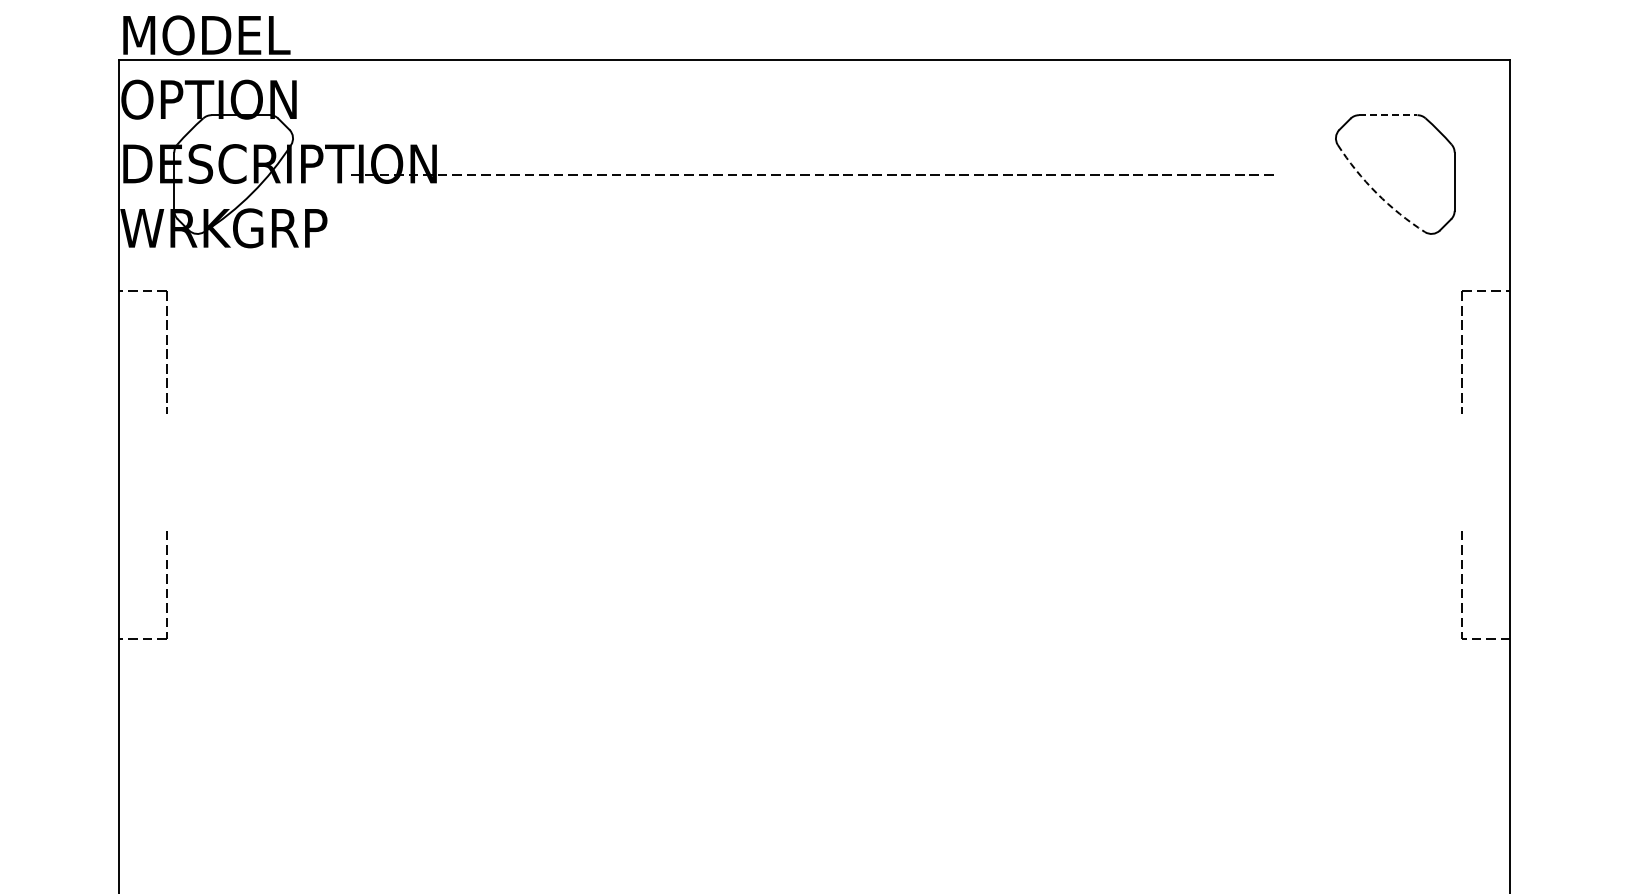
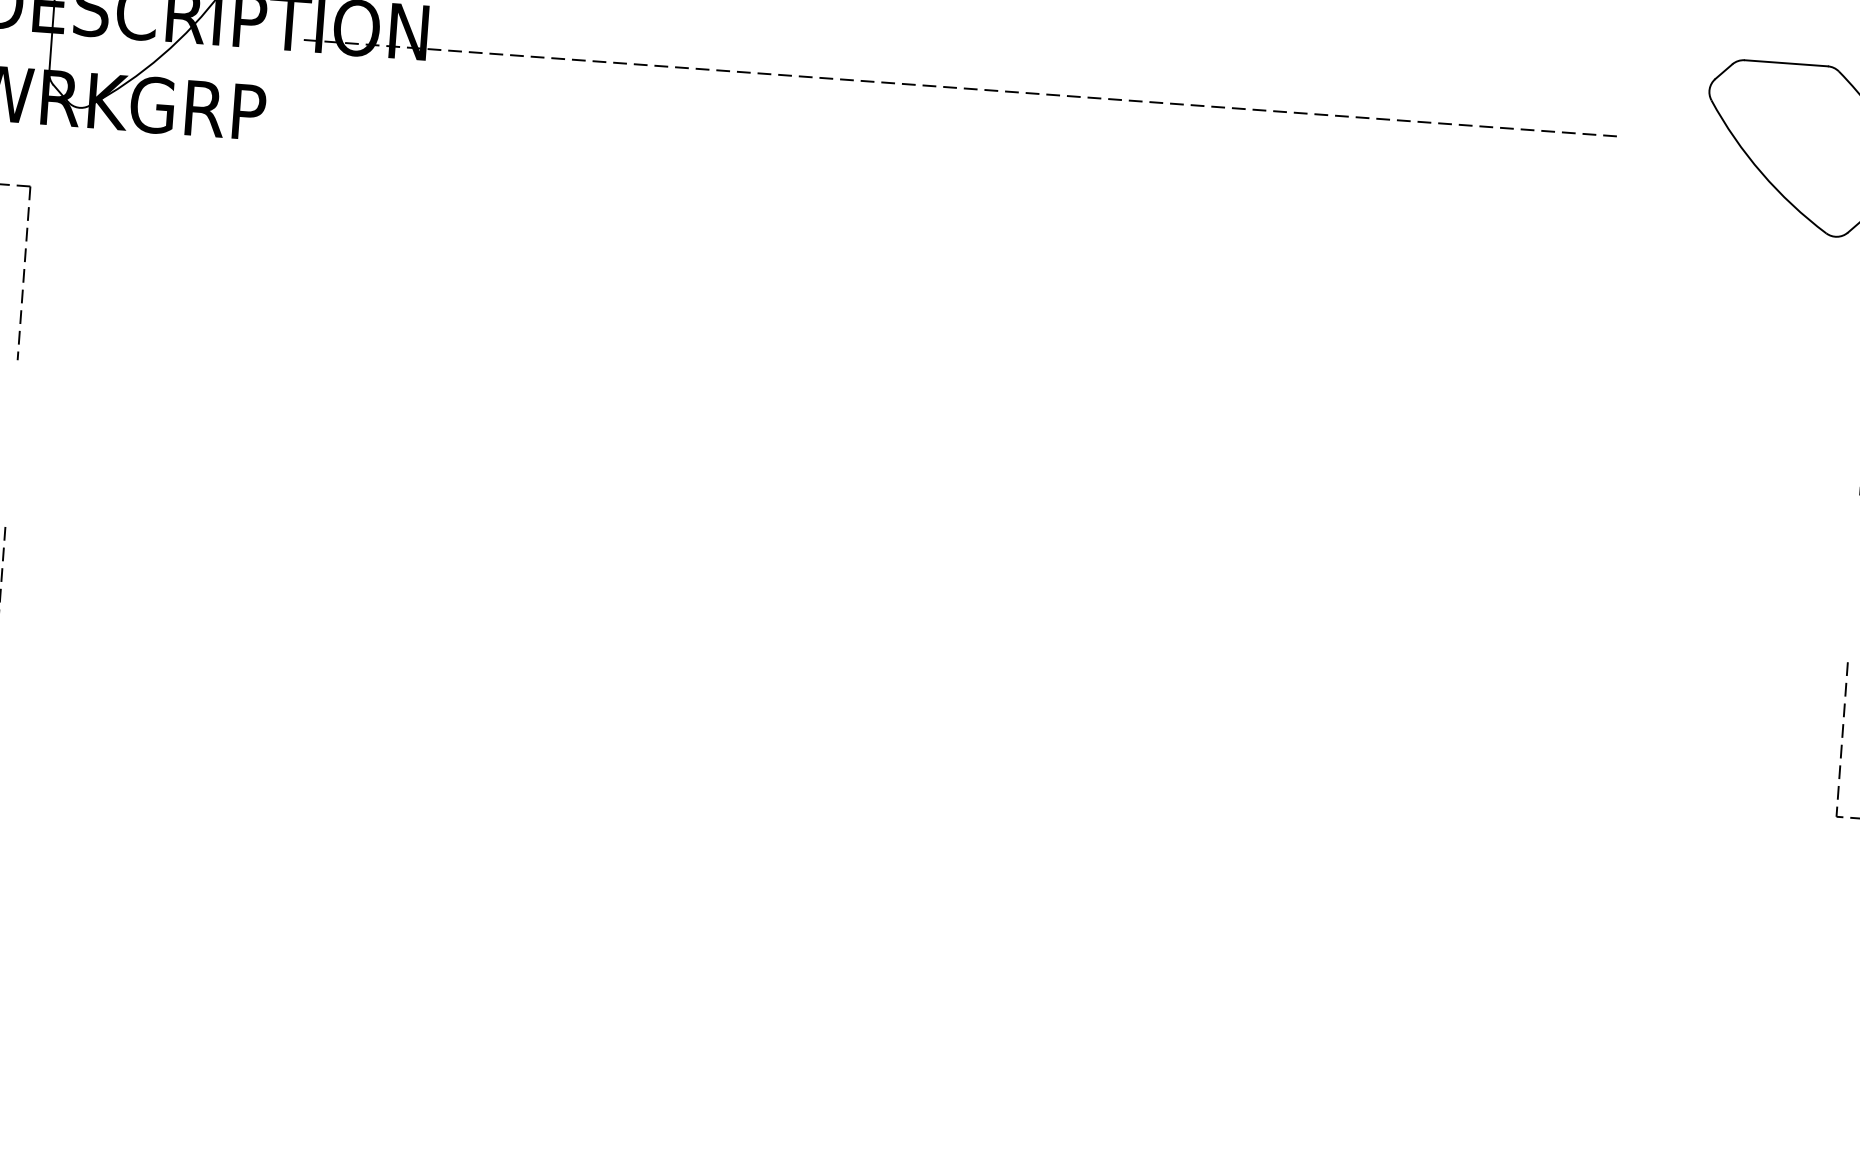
line: (1388, 115) -> (1786, 63), dashed -> solid
arc: (1376, 193) -> (1761, 173), dashed -> solid

